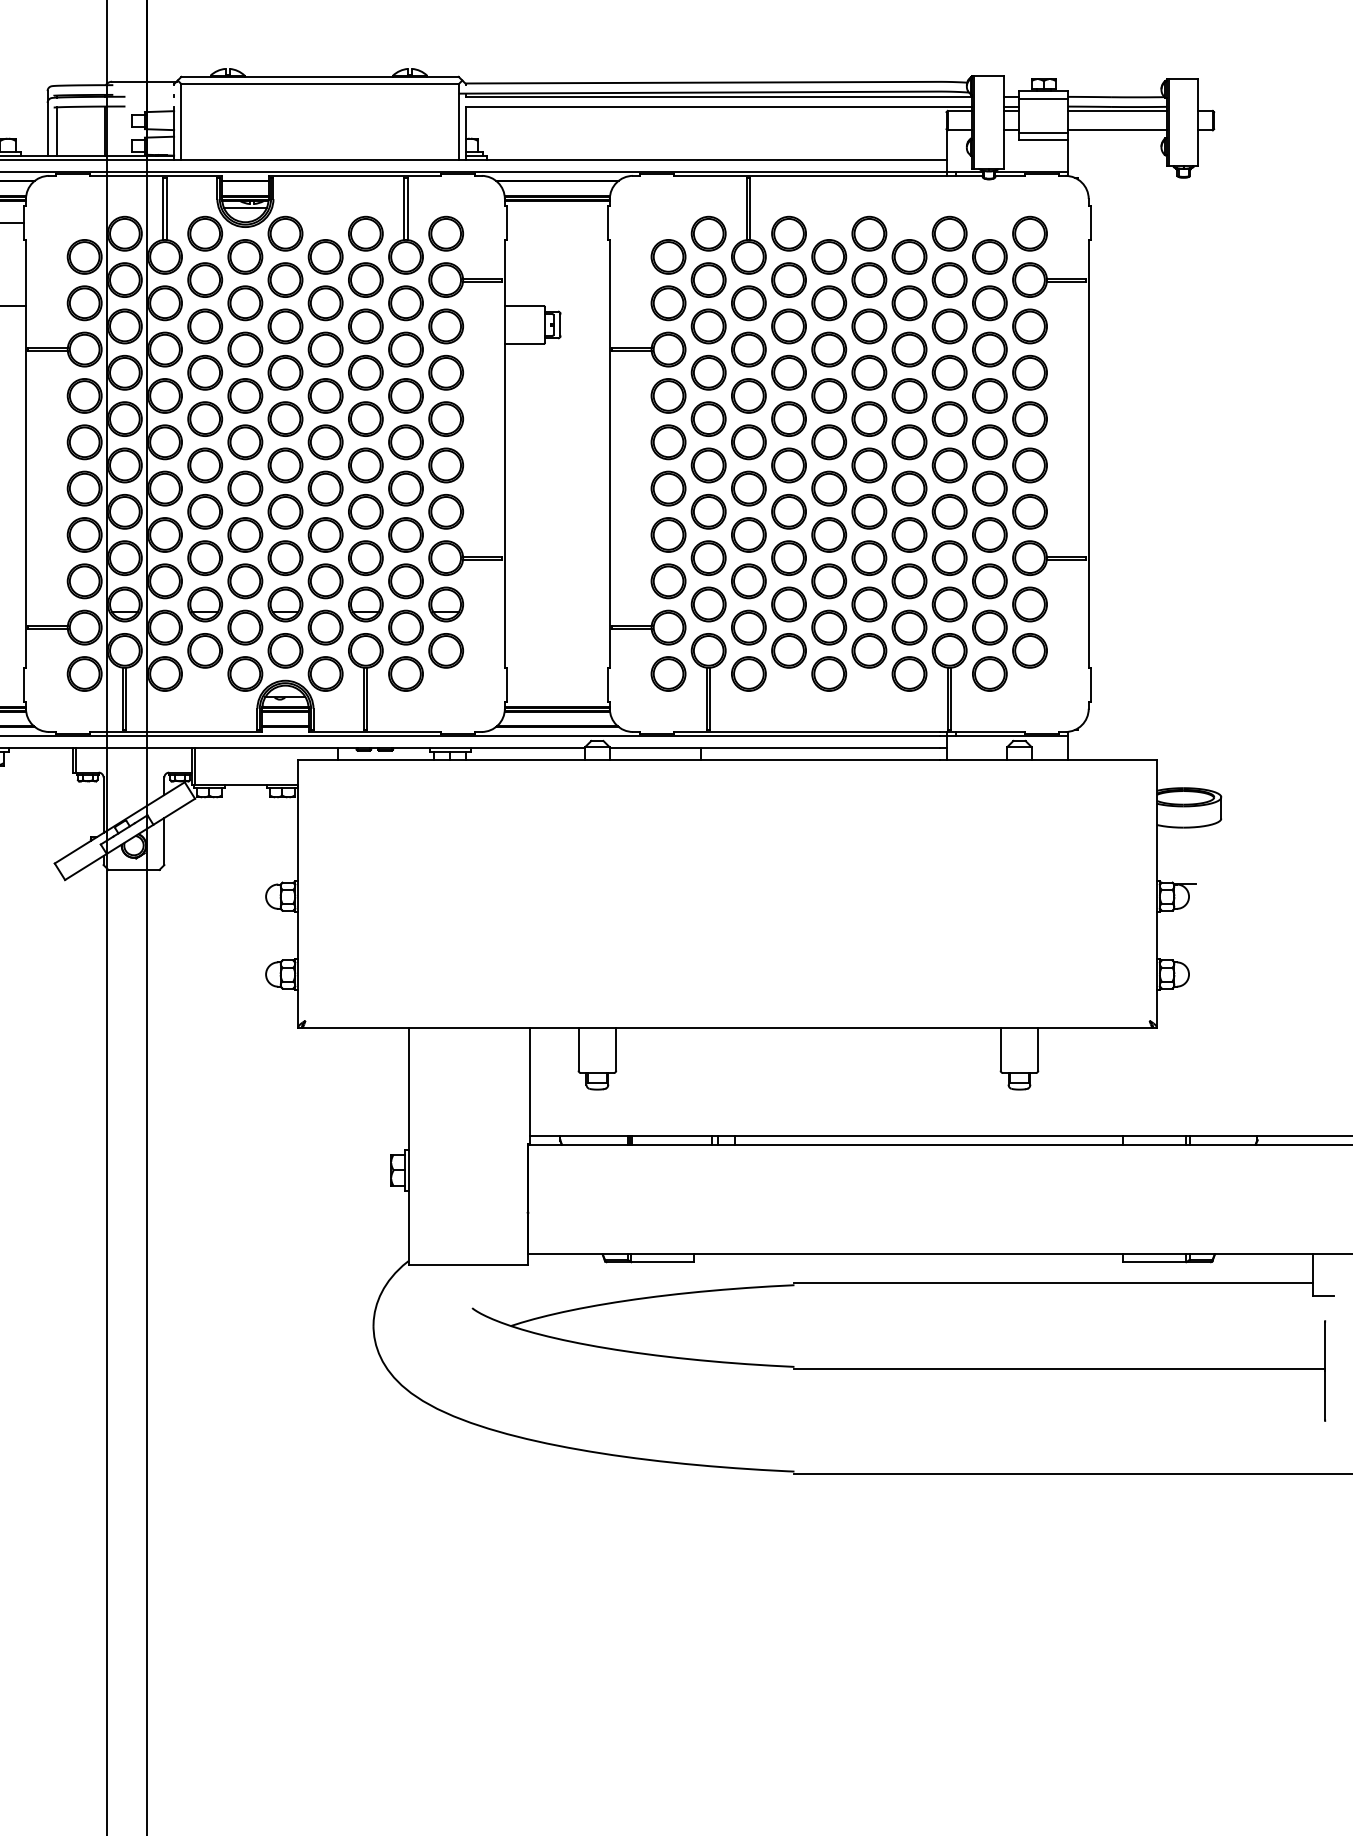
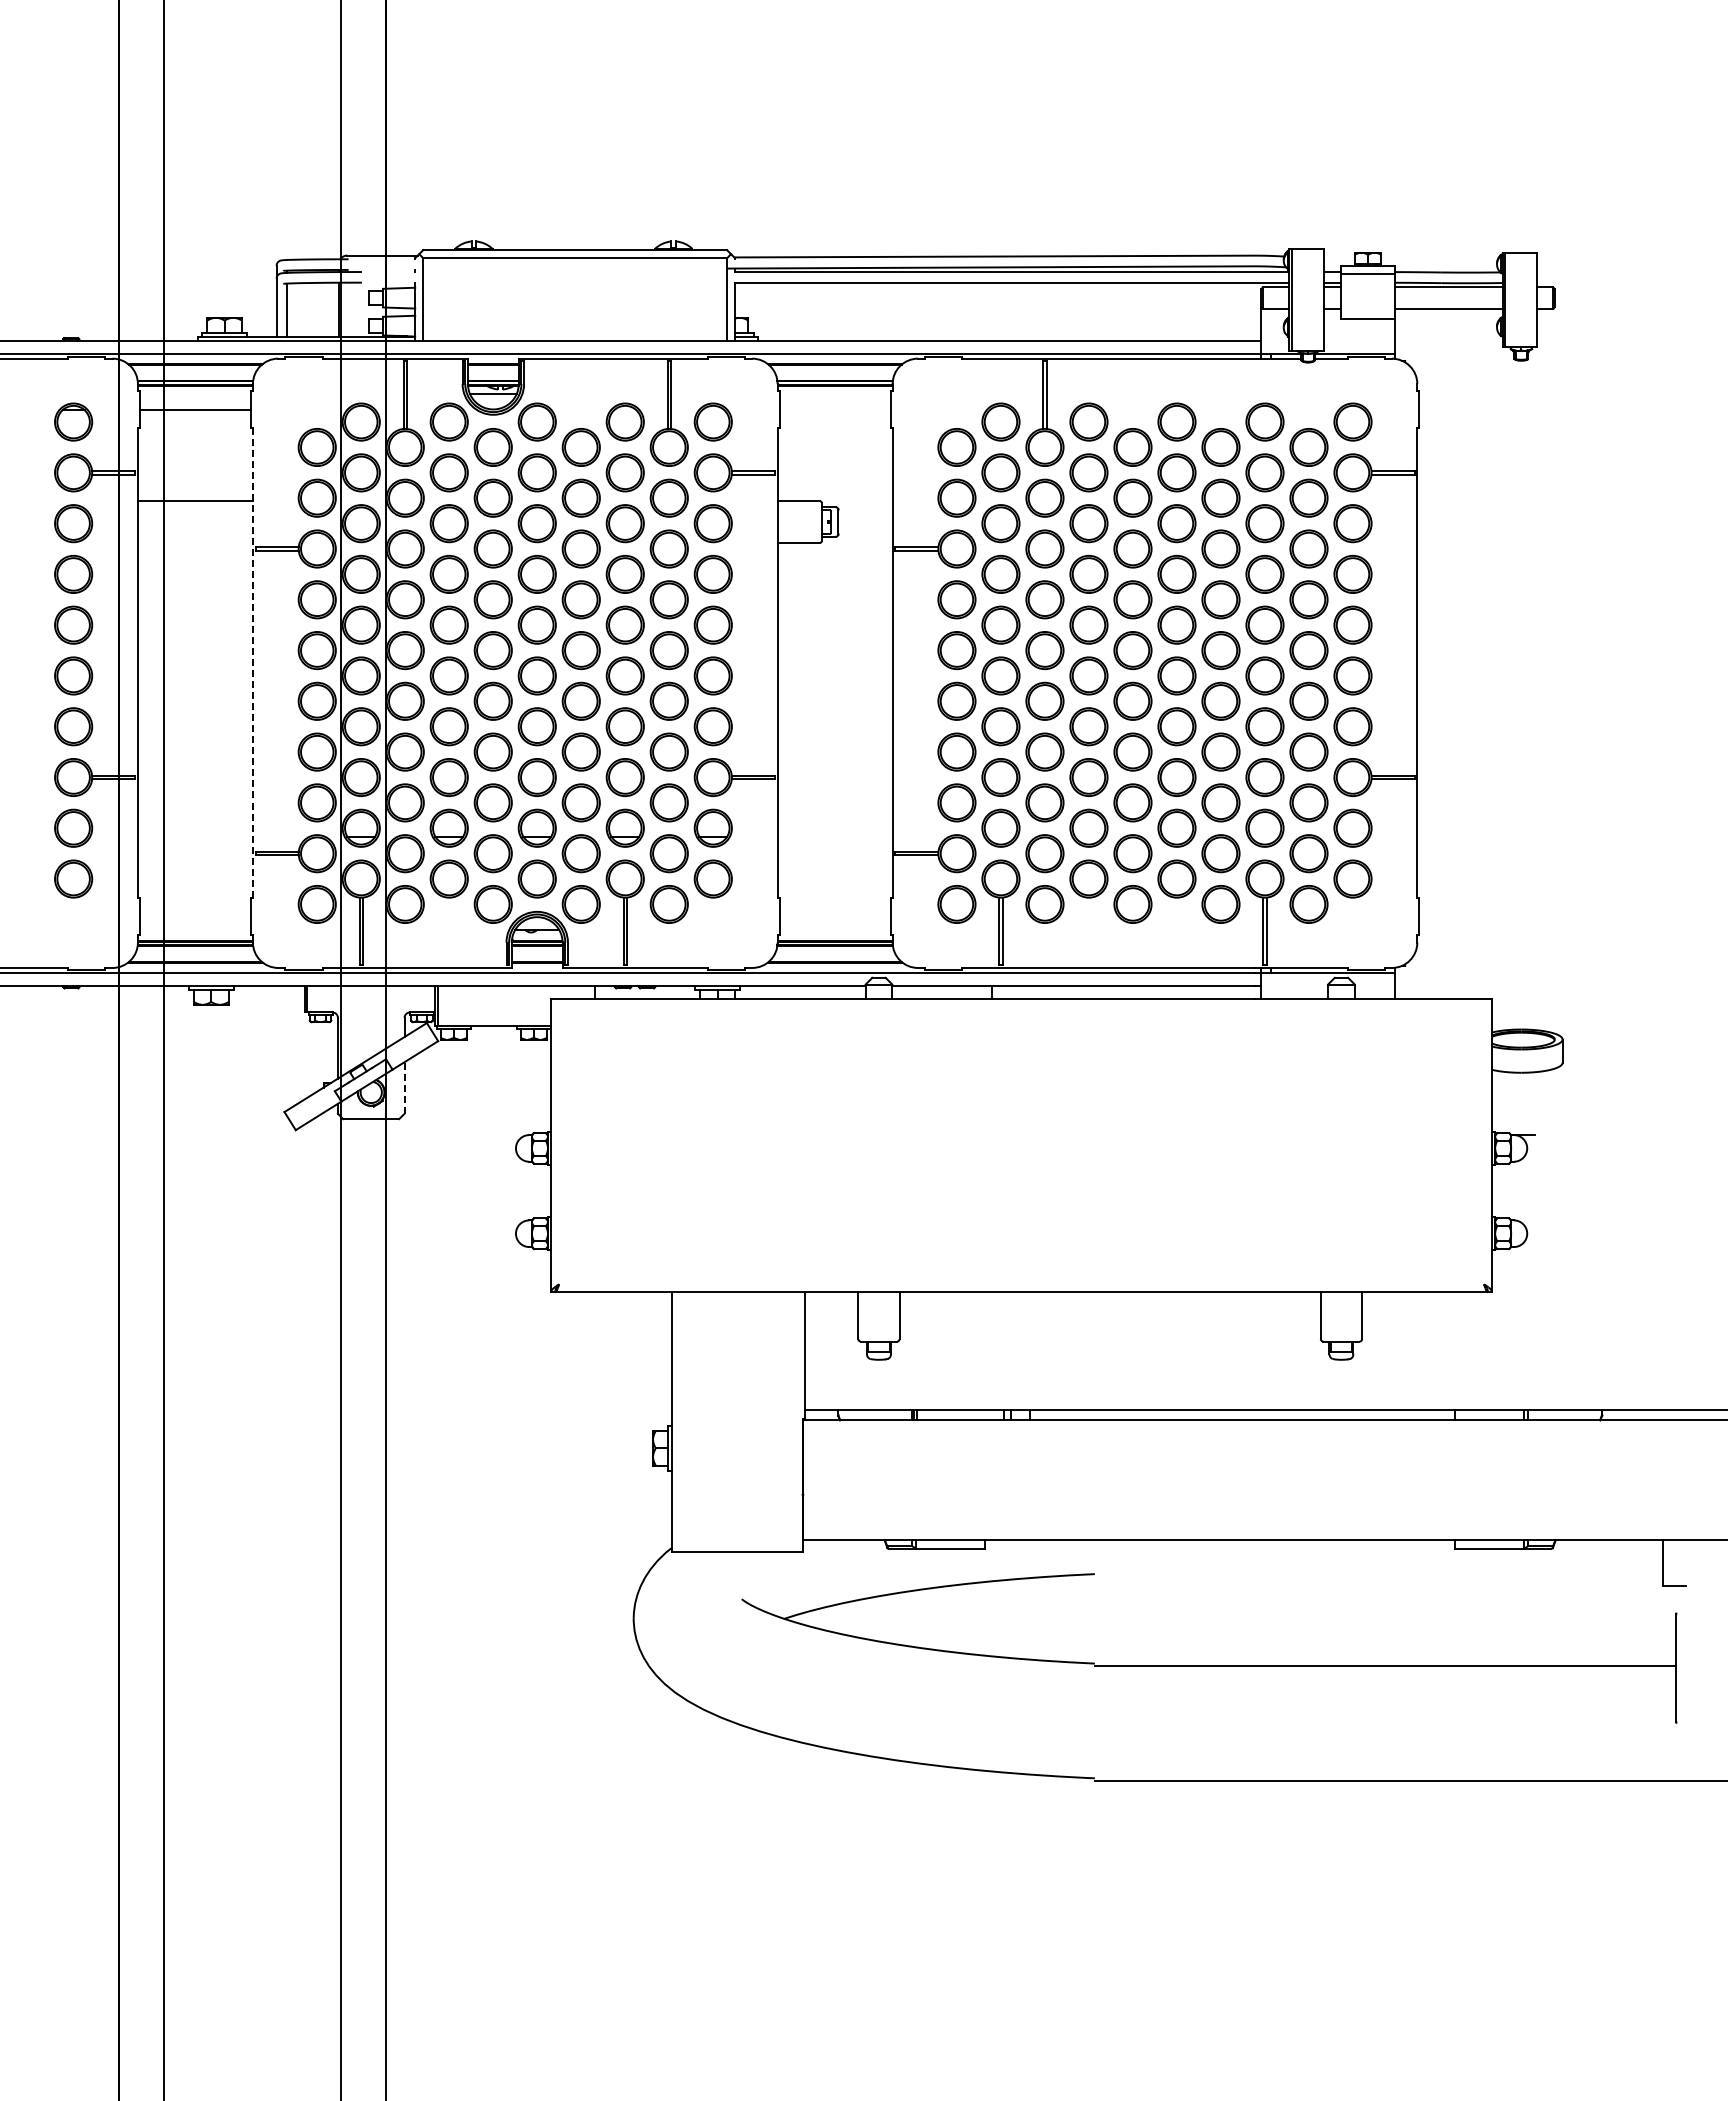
line: (1043, 132) -> (1367, 311), removed
line: (25, 454) -> (252, 663), solid -> dashed
line: (164, 841) -> (404, 1087), solid -> dashed
line: (1053, 1282) -> (1378, 1571), removed

